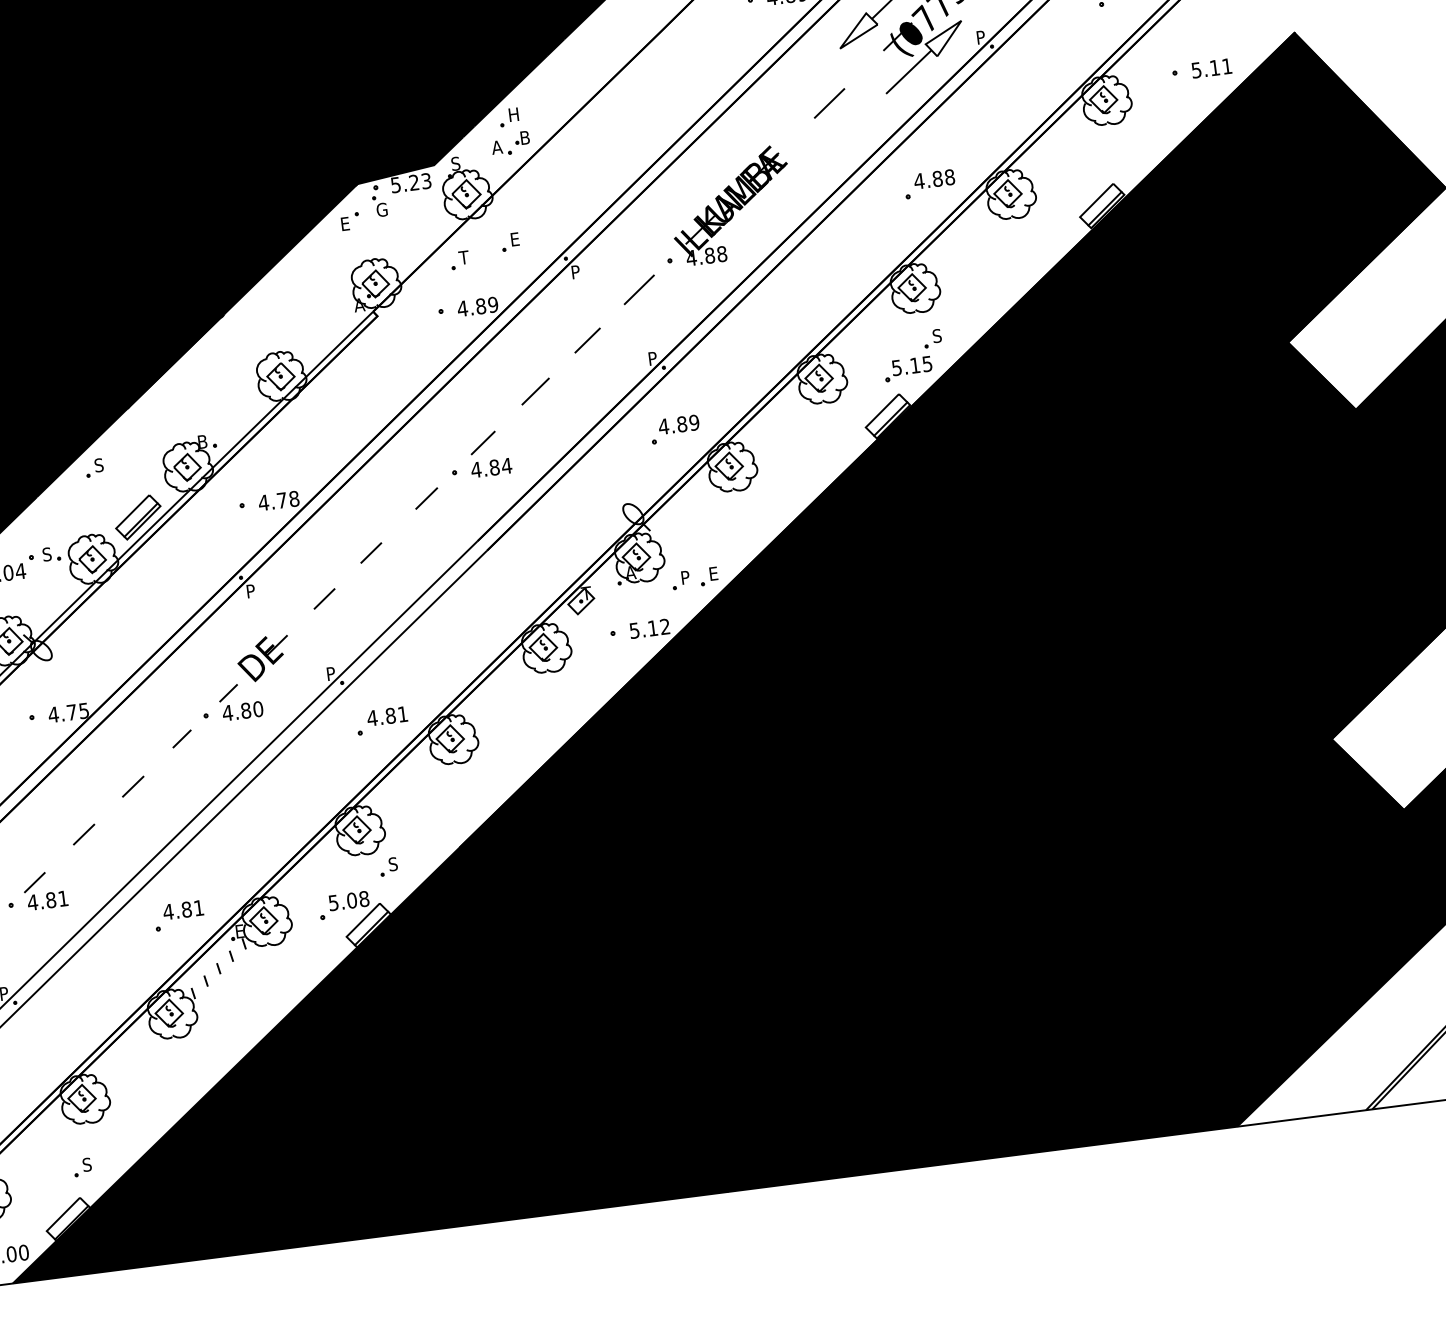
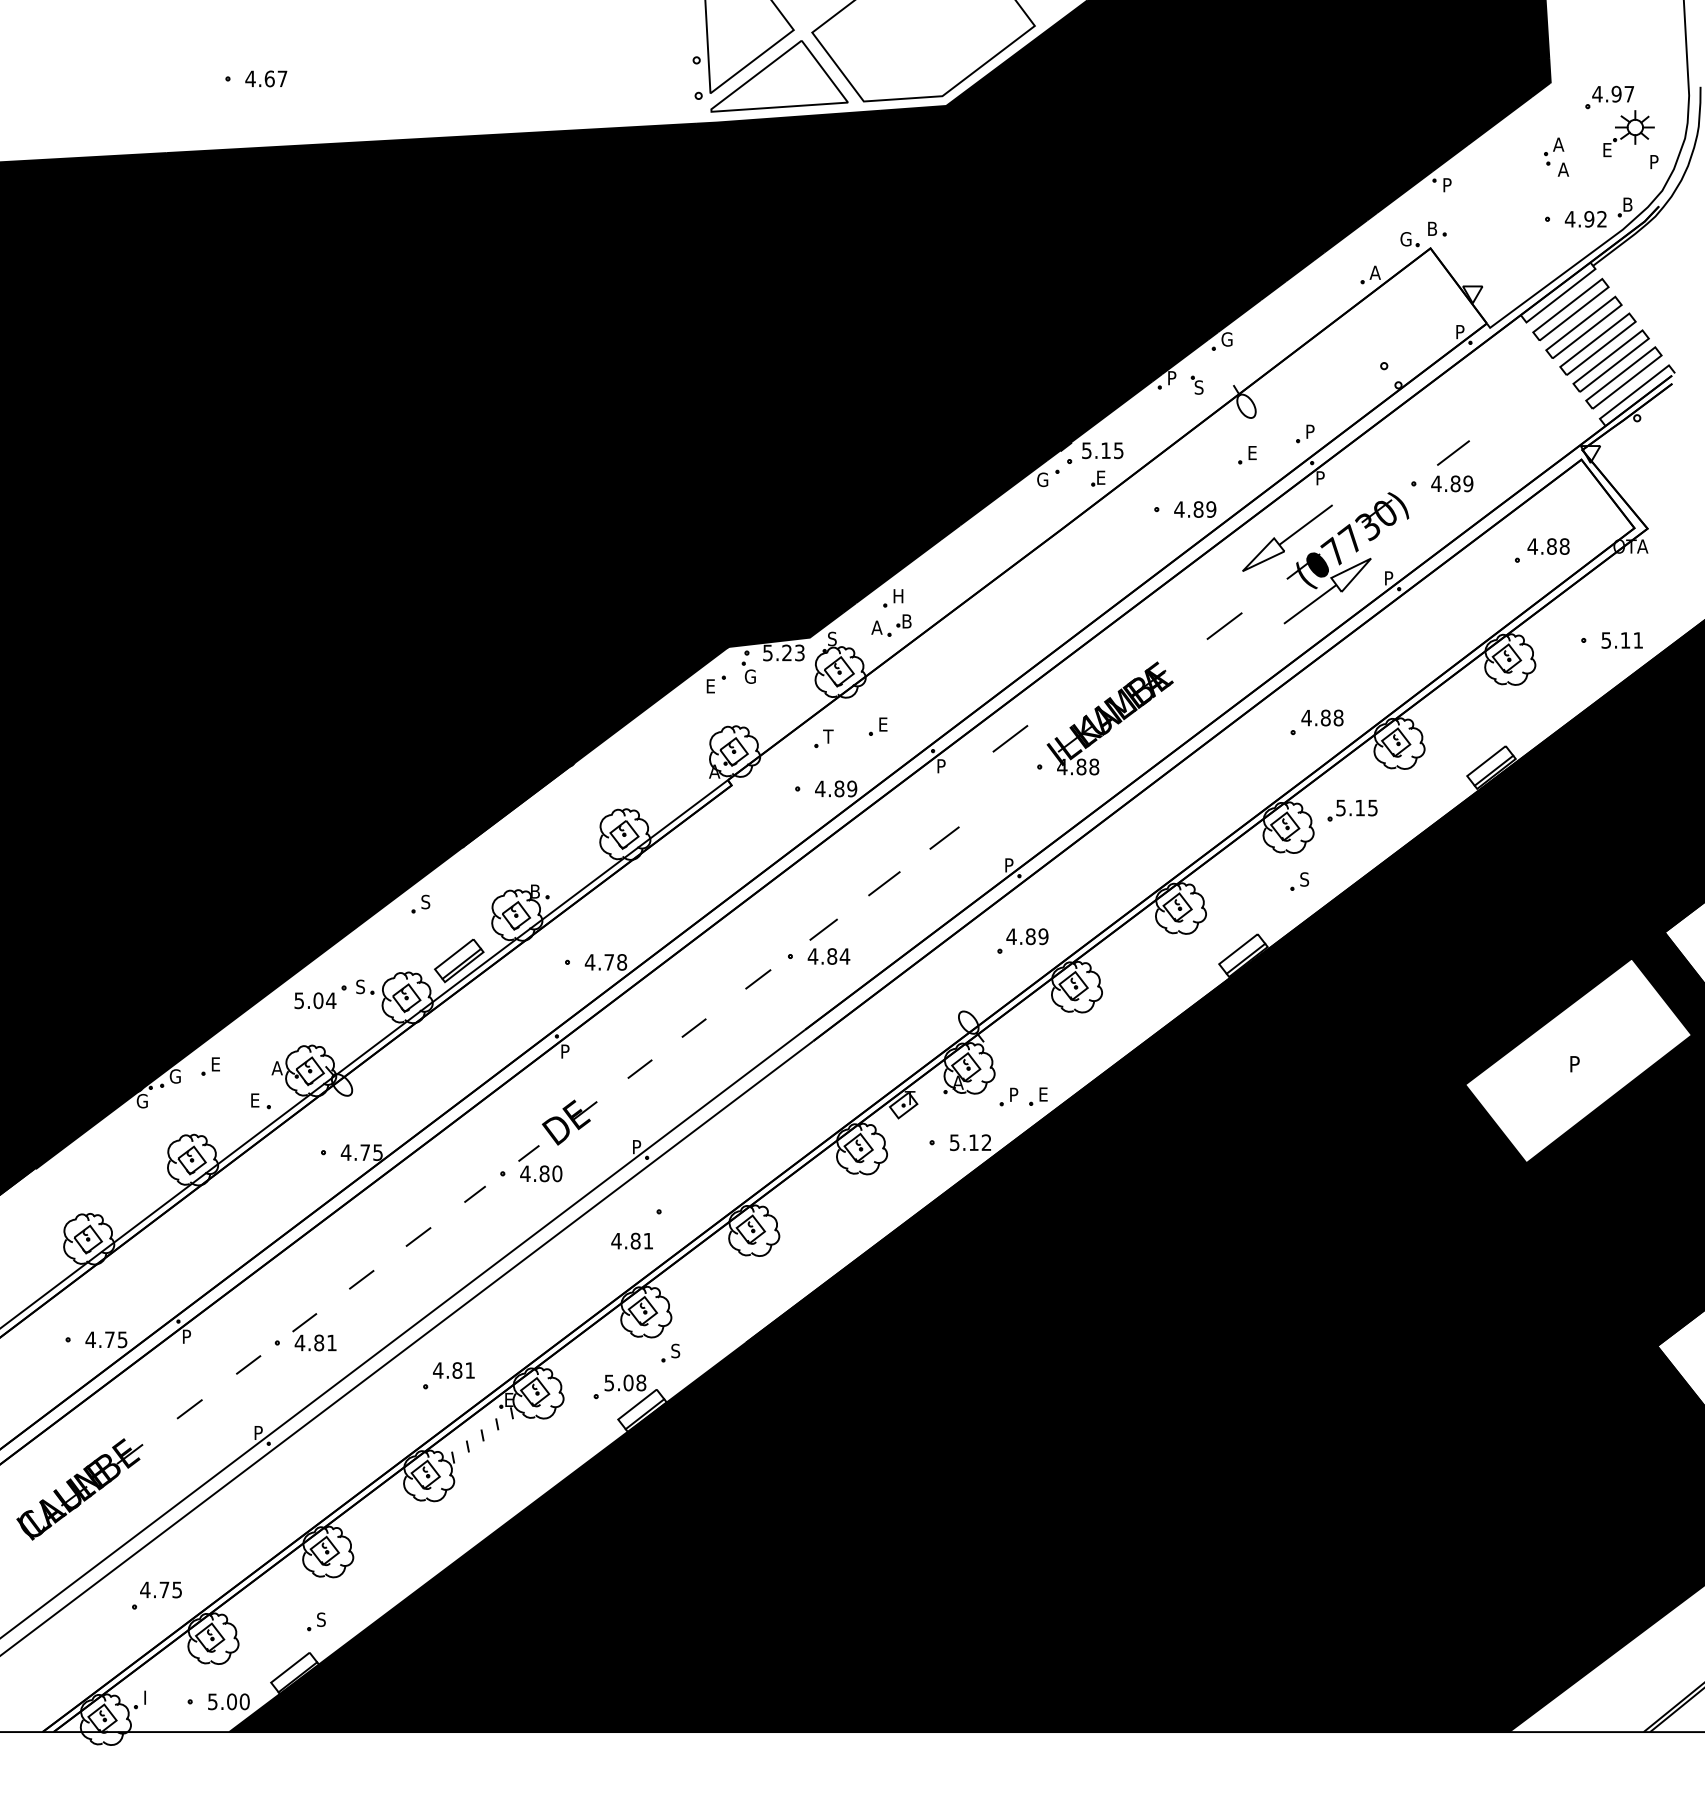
line: (639, 289) -> (1010, 738), moved
part: (908, 368) -> (1352, 810), moved
fill: (1221, 475) -> (1578, 1060), removed
text: (386, 715) -> (631, 1240), moved

